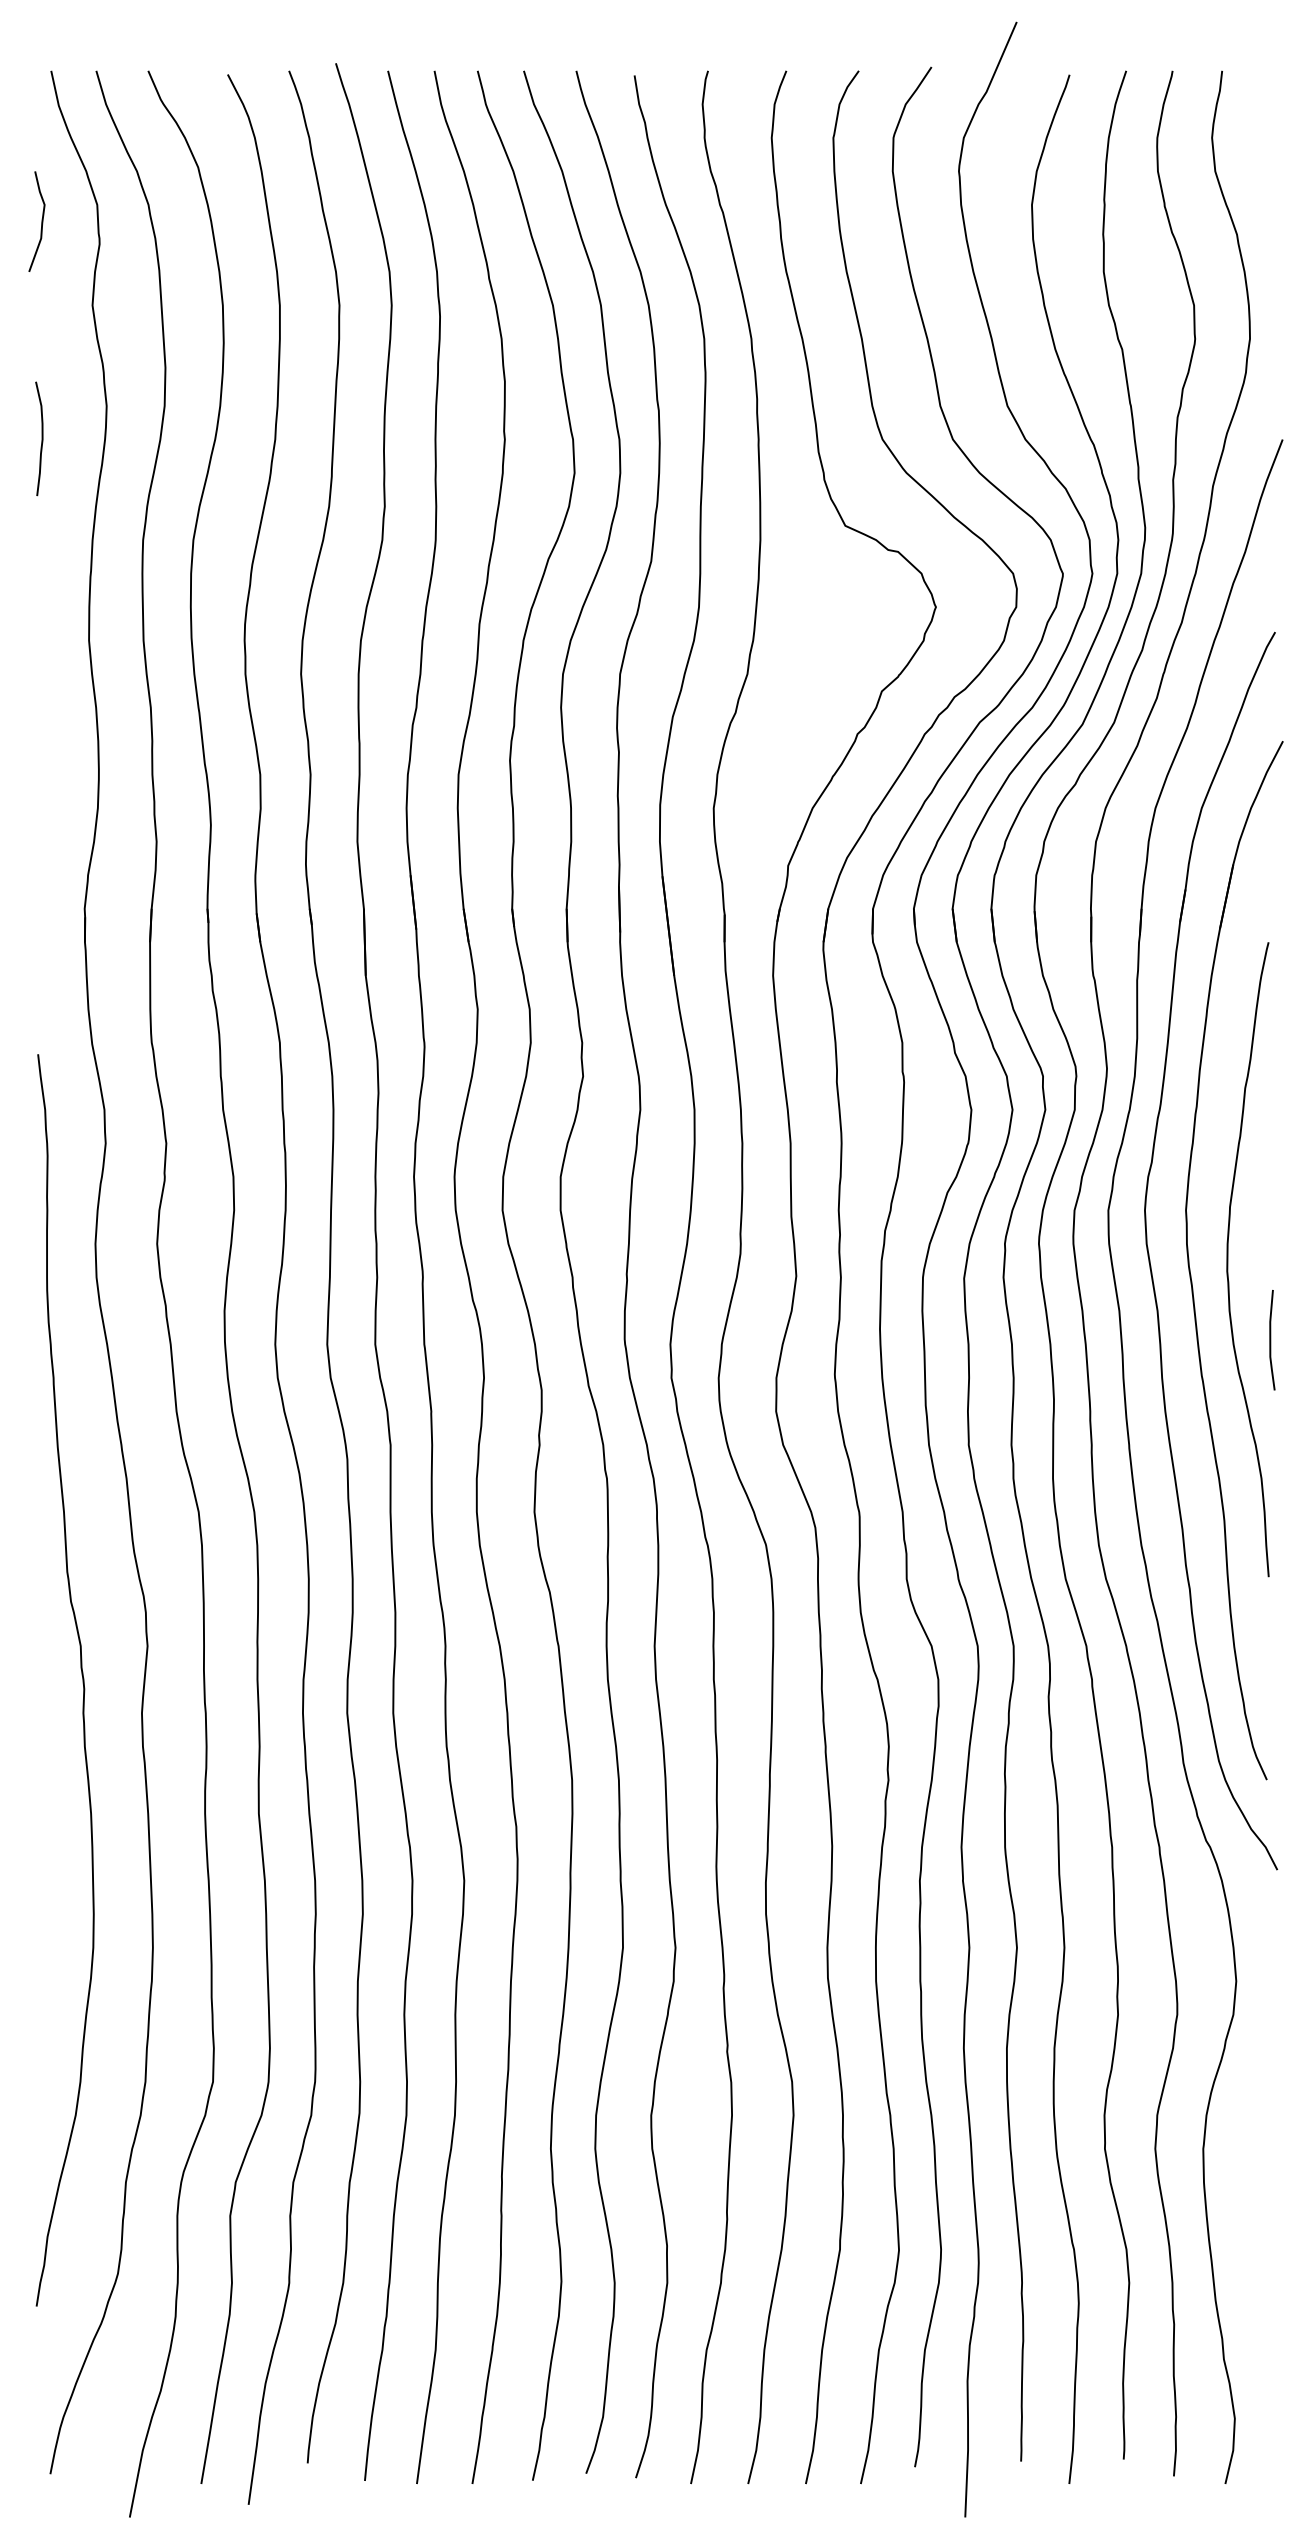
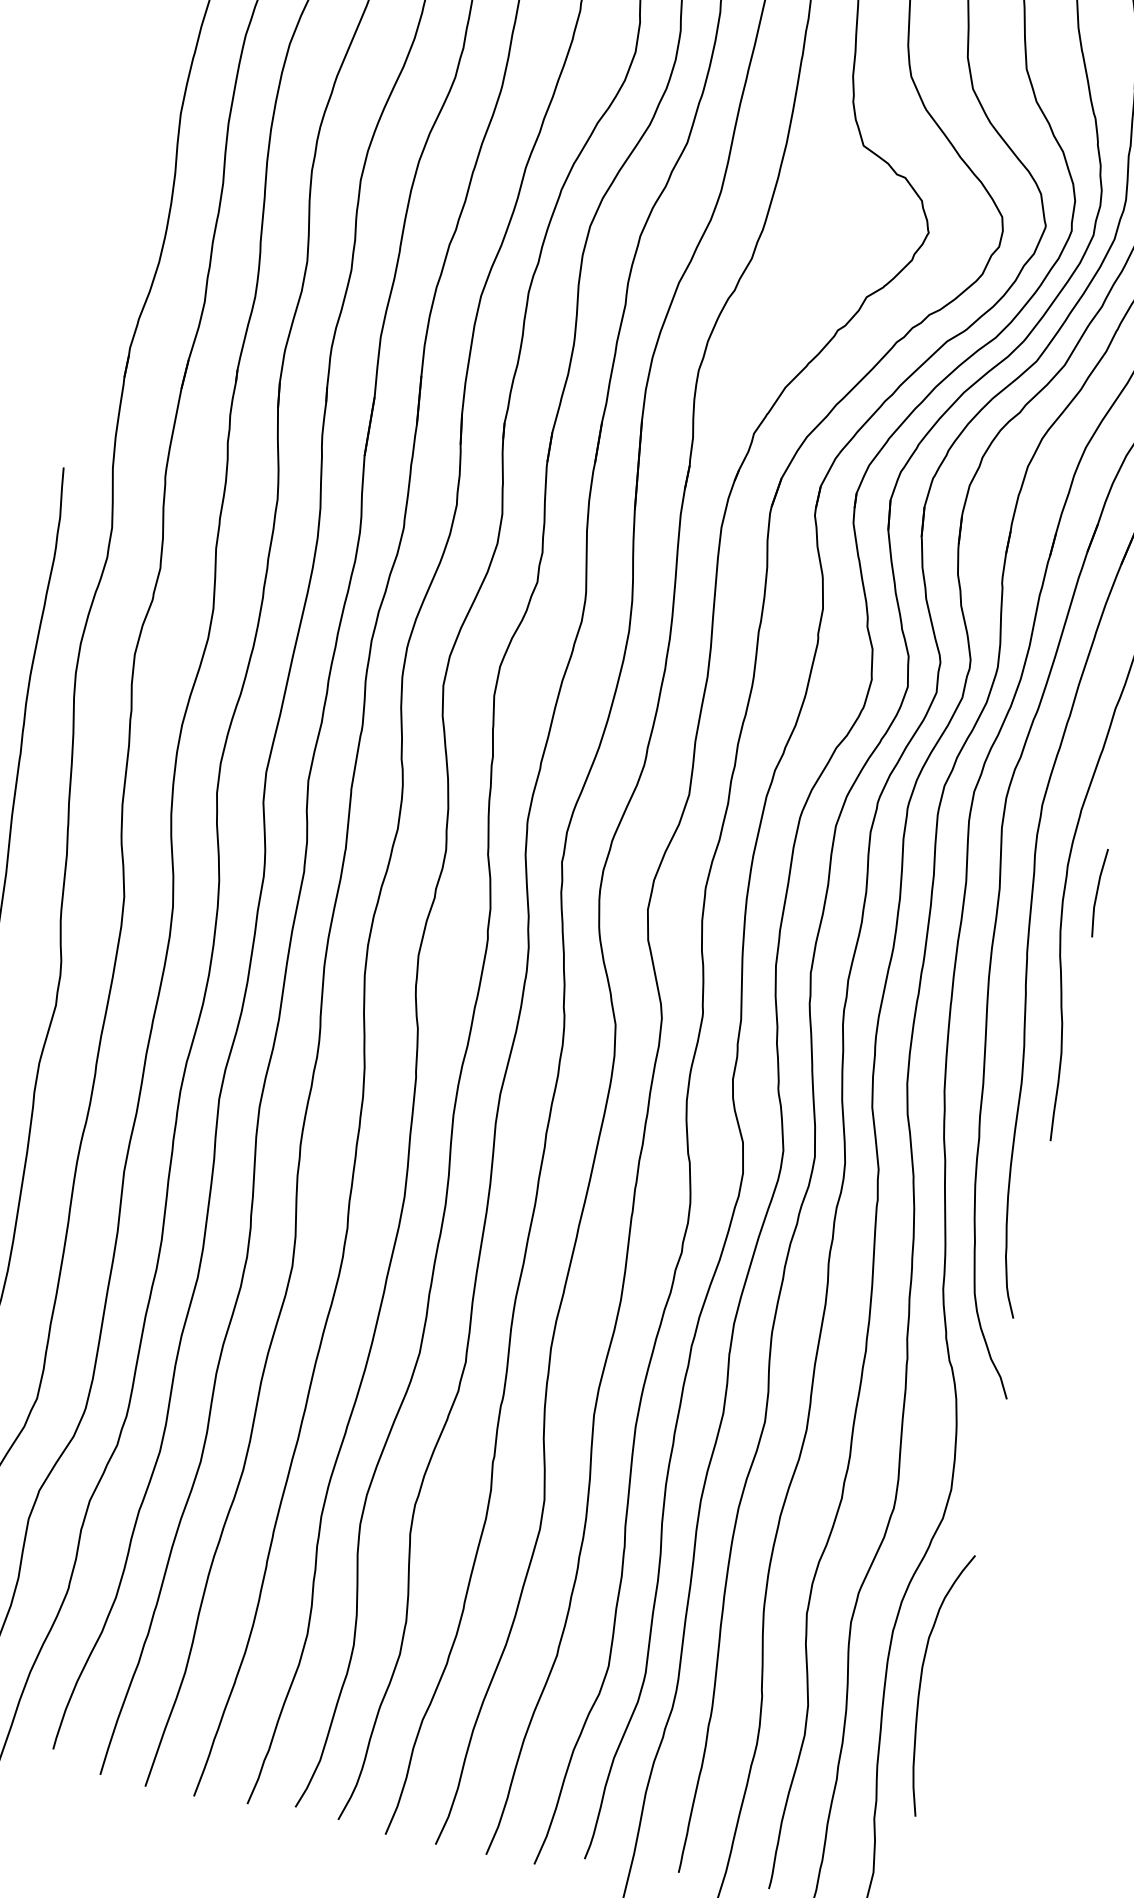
line: (1271, 1340) -> (1098, 893), moved
curve: (1245, 2198) -> (921, 1681), added

